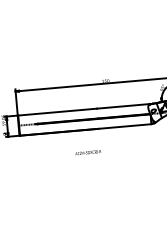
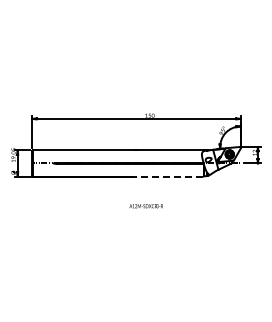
line: (124, 126) -> (169, 176), solid -> dashed
text: (87, 152) -> (145, 206), moved

